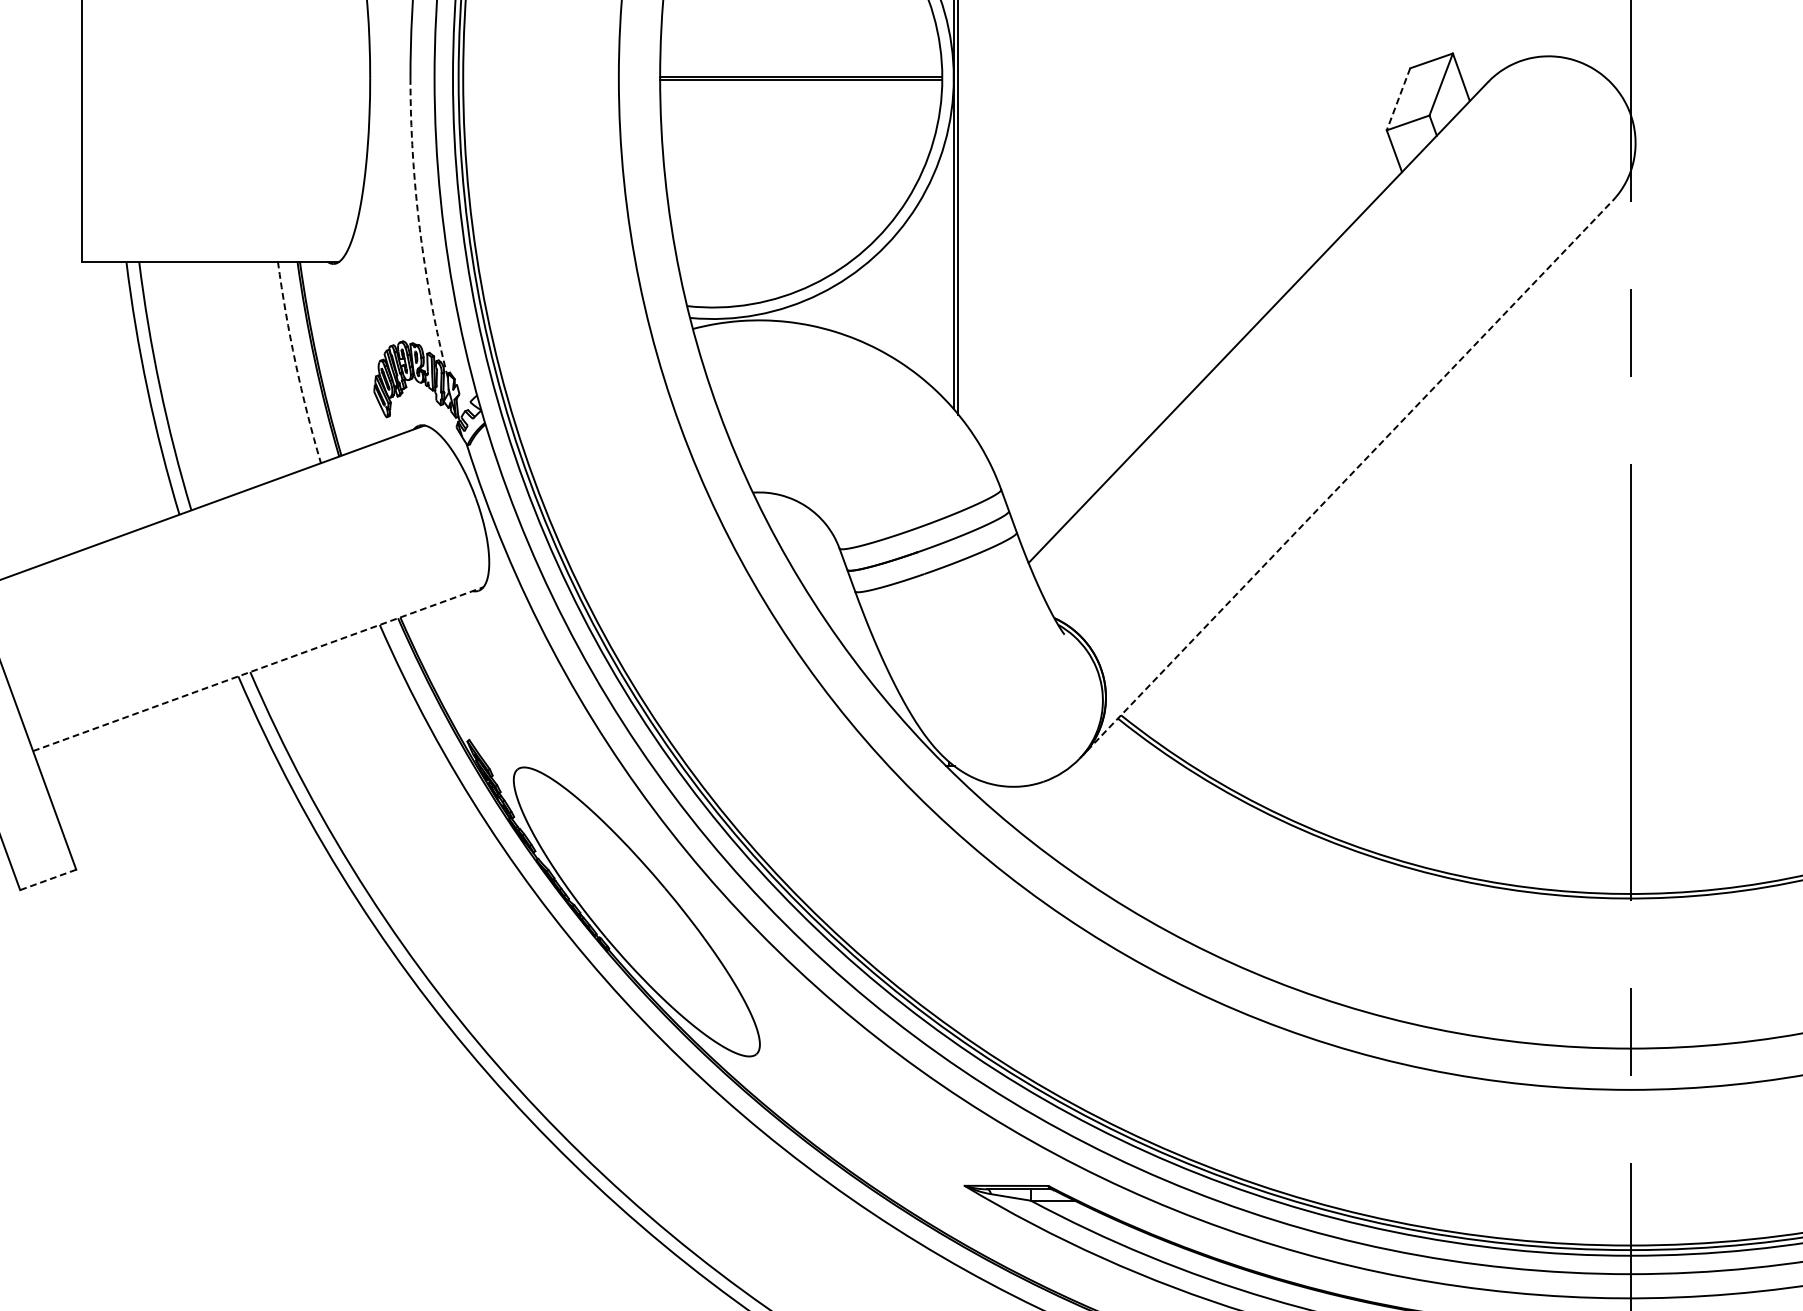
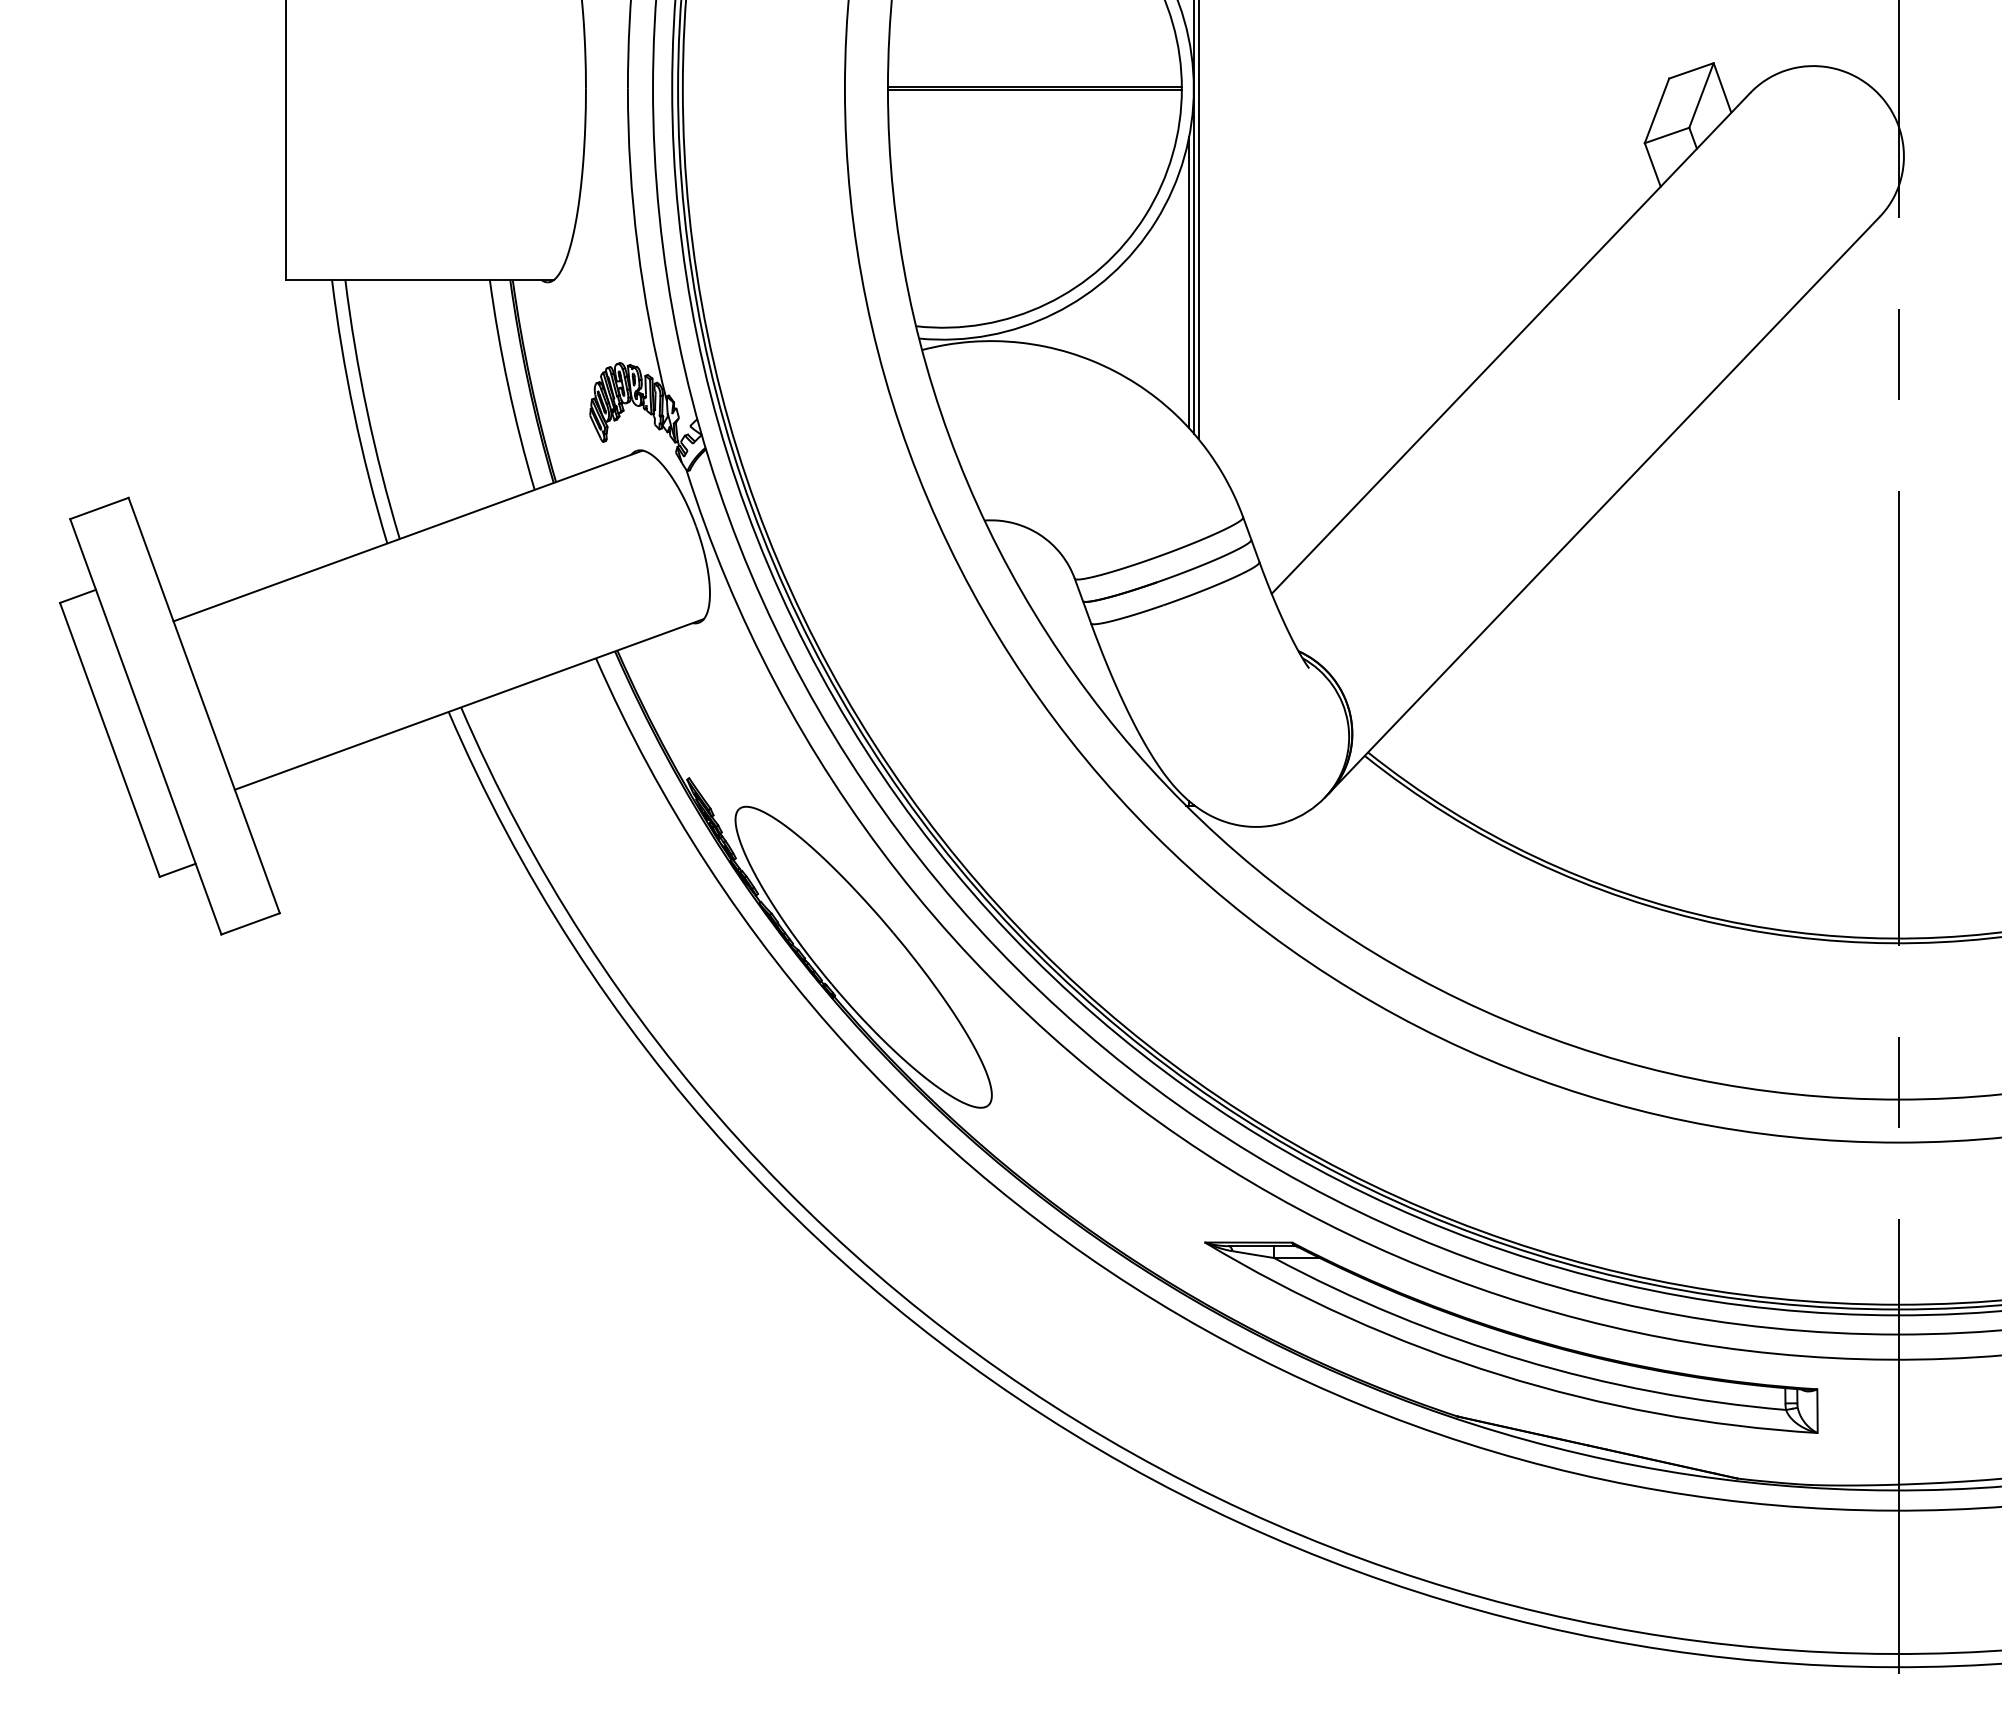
line: (1398, 98) -> (1657, 110), dashed -> solid
arc: (419, 229) -> (637, 246), dashed -> solid
line: (949, 264) -> (1189, 282), added
arc: (295, 362) -> (508, 385), dashed -> solid
line: (1346, 480) -> (1602, 507), dashed -> solid
line: (258, 669) -> (469, 704), dashed -> solid
line: (48, 880) -> (250, 924), dashed -> solid

